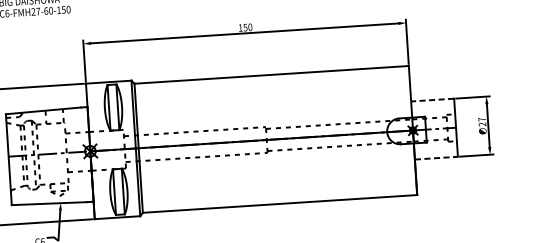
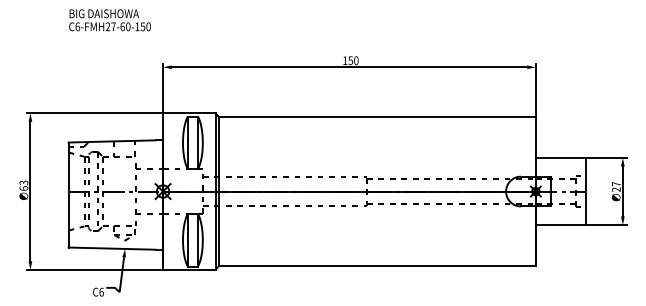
line: (432, 100) -> (560, 158), dashed -> solid
line: (436, 158) -> (560, 225), dashed -> solid

